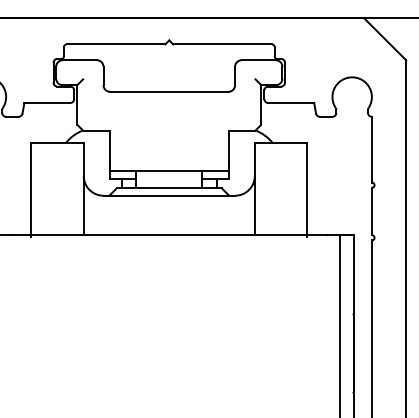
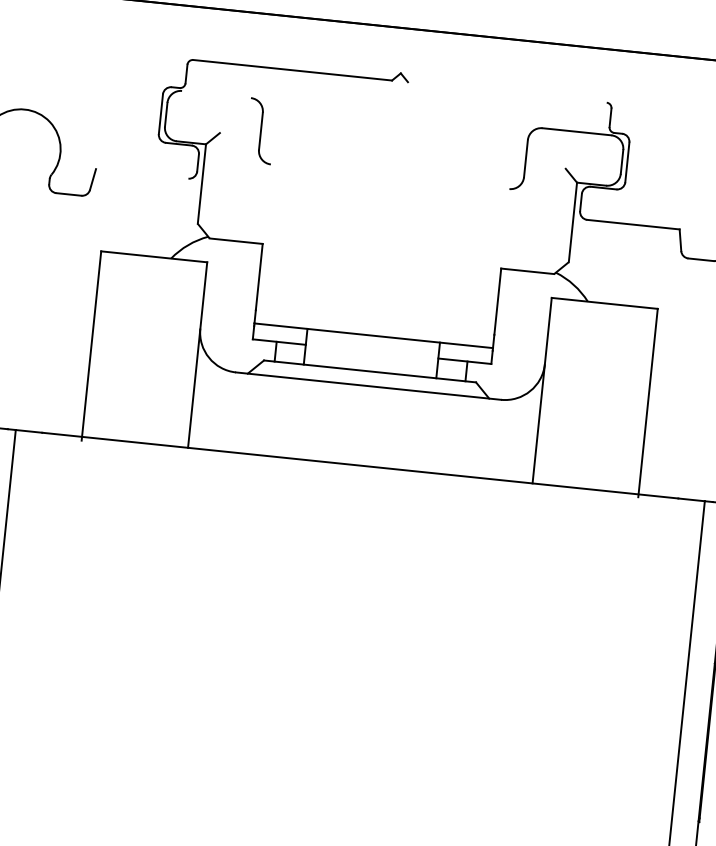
line: (222, 44) -> (507, 92), removed
line: (79, 60) -> (215, 94), removed
line: (169, 91) -> (390, 176), removed
line: (47, 102) -> (142, 172), removed

